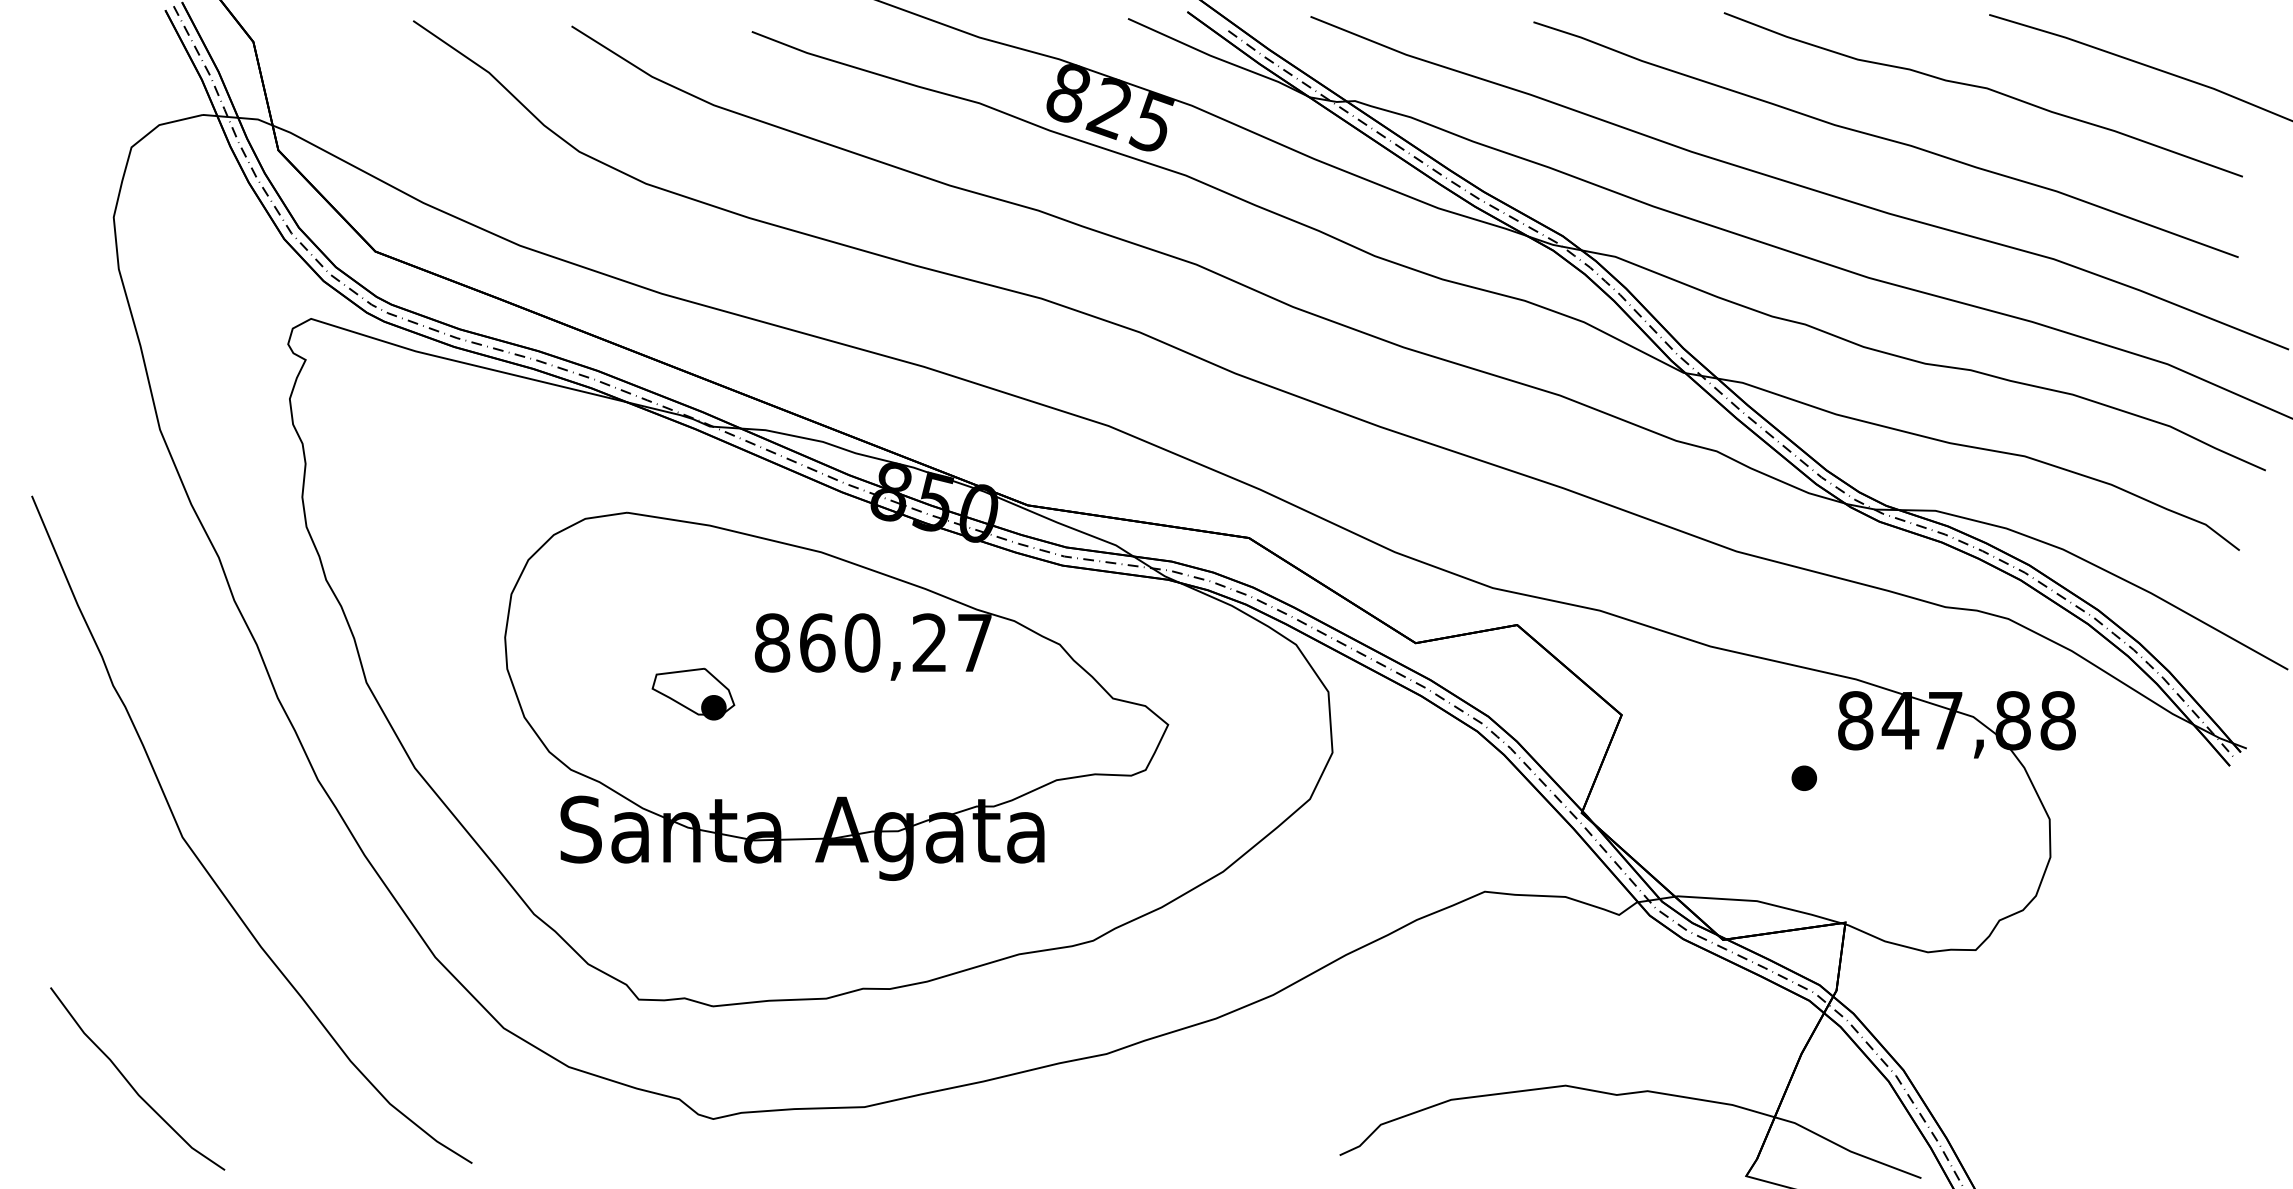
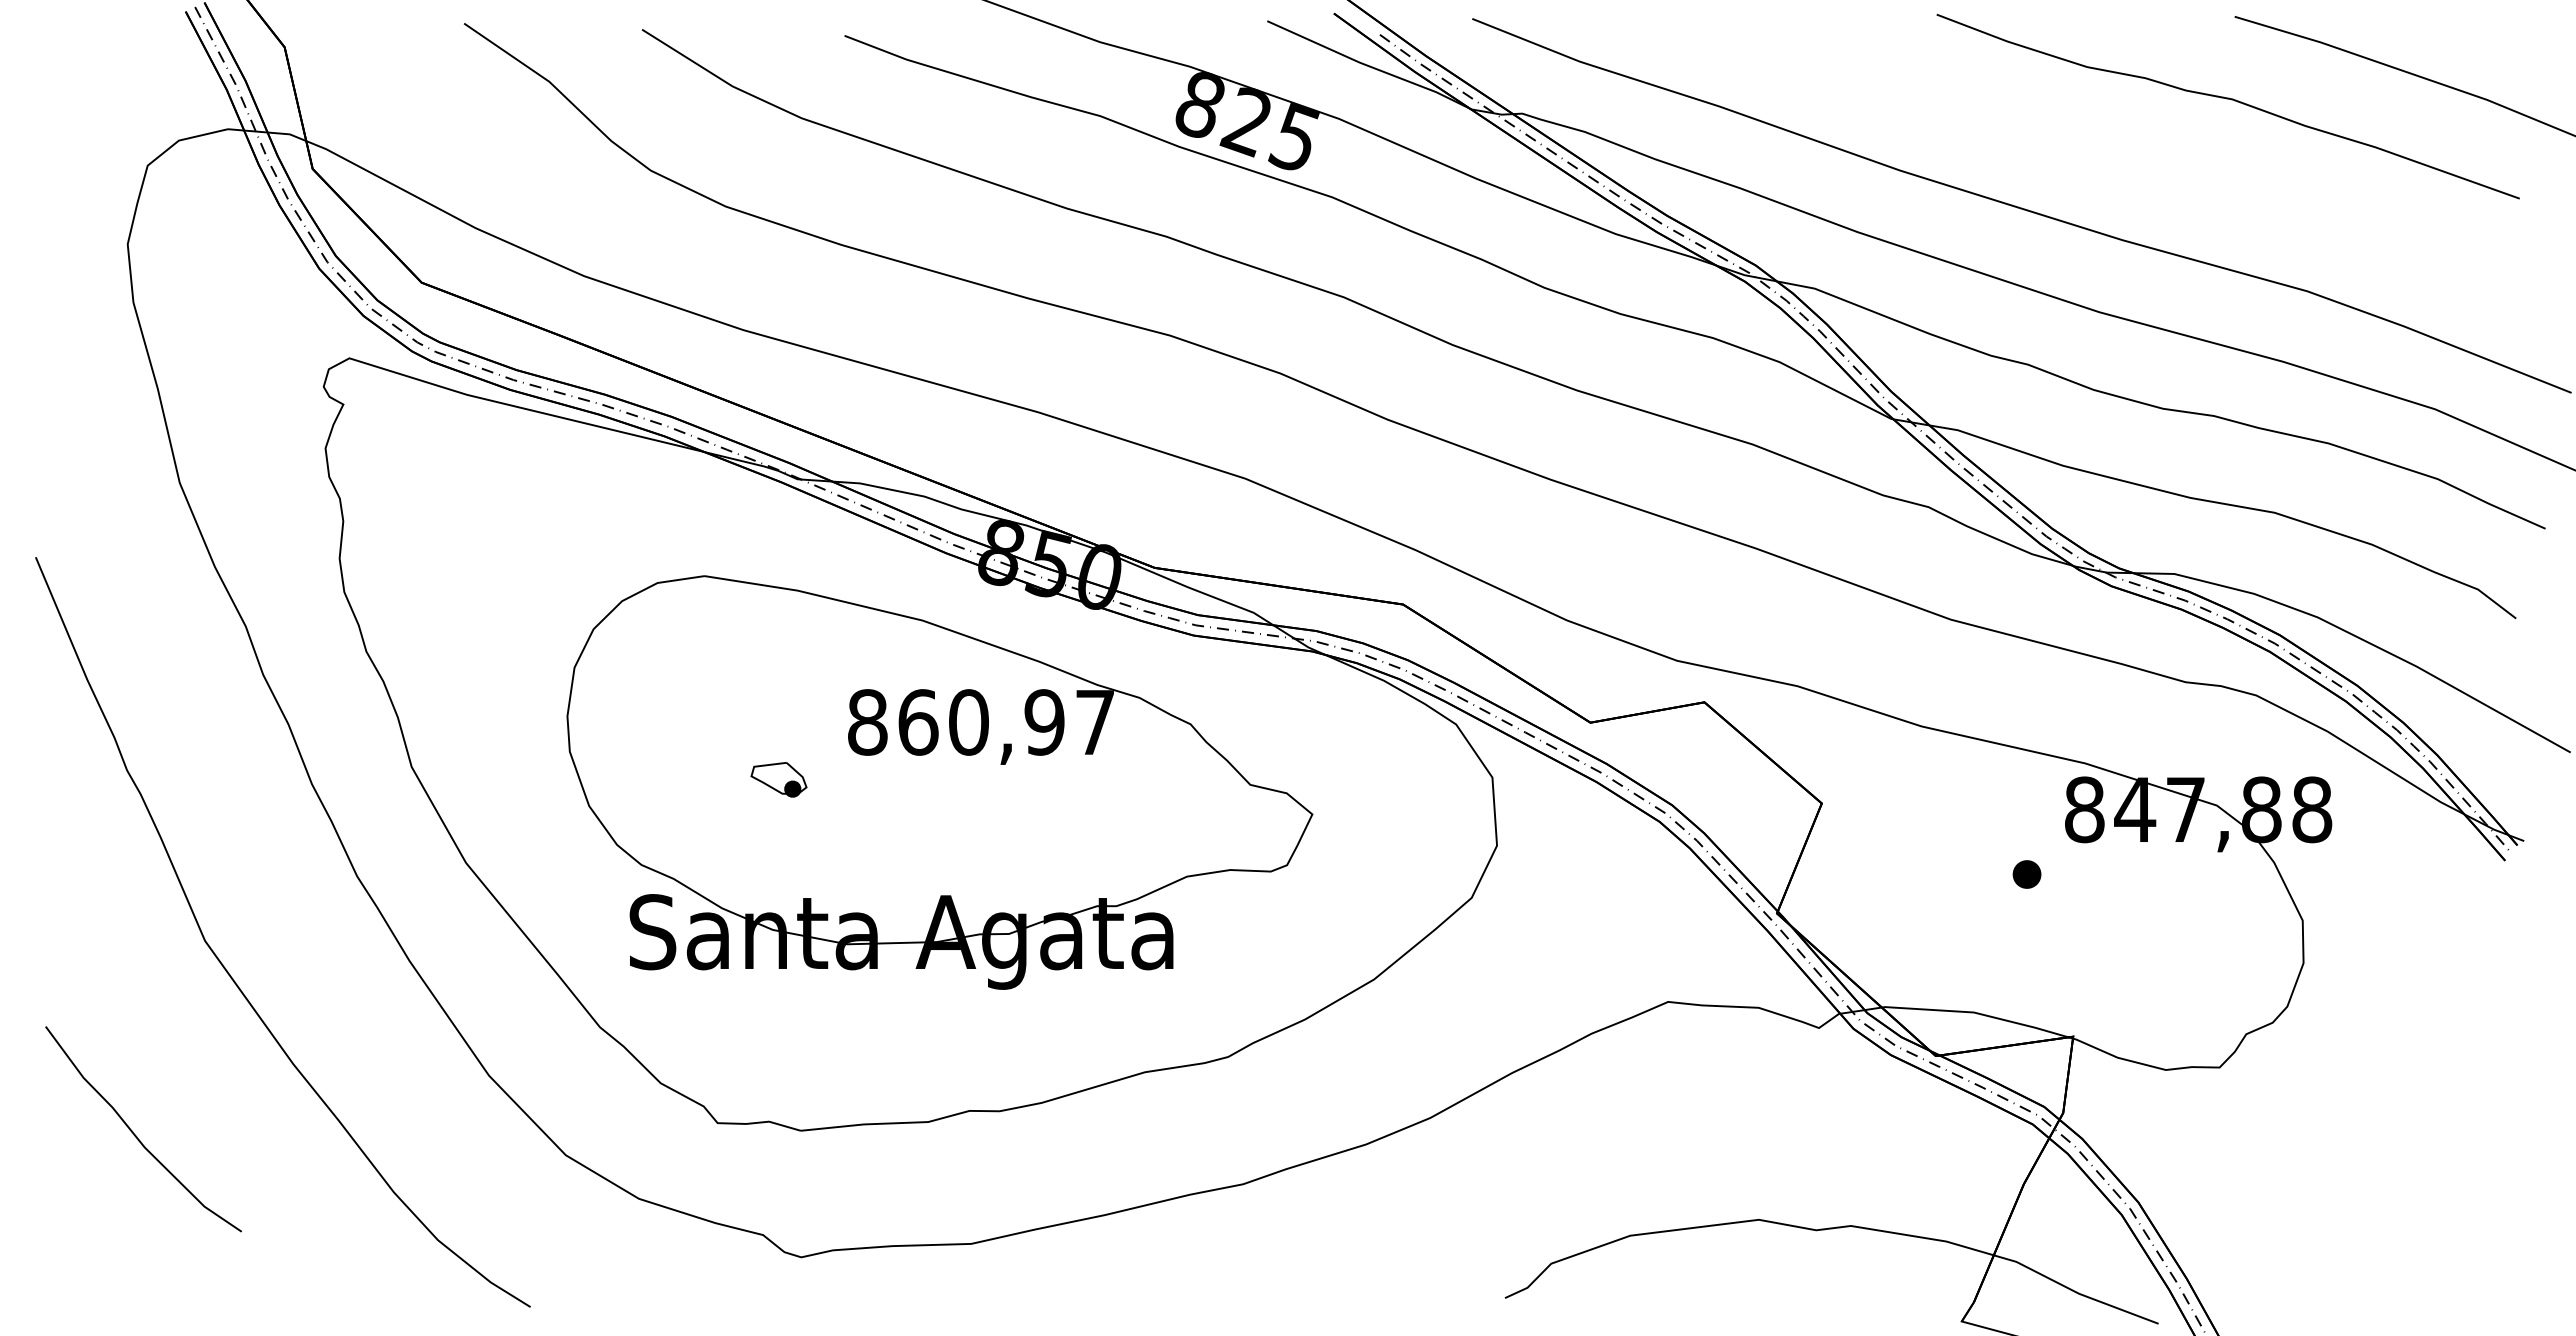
curve: (1885, 139) -> (2118, 156), removed
text: (929, 643) -> (1044, 722), 860,27 -> 860,97
part: (692, 693) -> (778, 779), size x0.6
curve: (131, 1084) -> (136, 1135), moved

